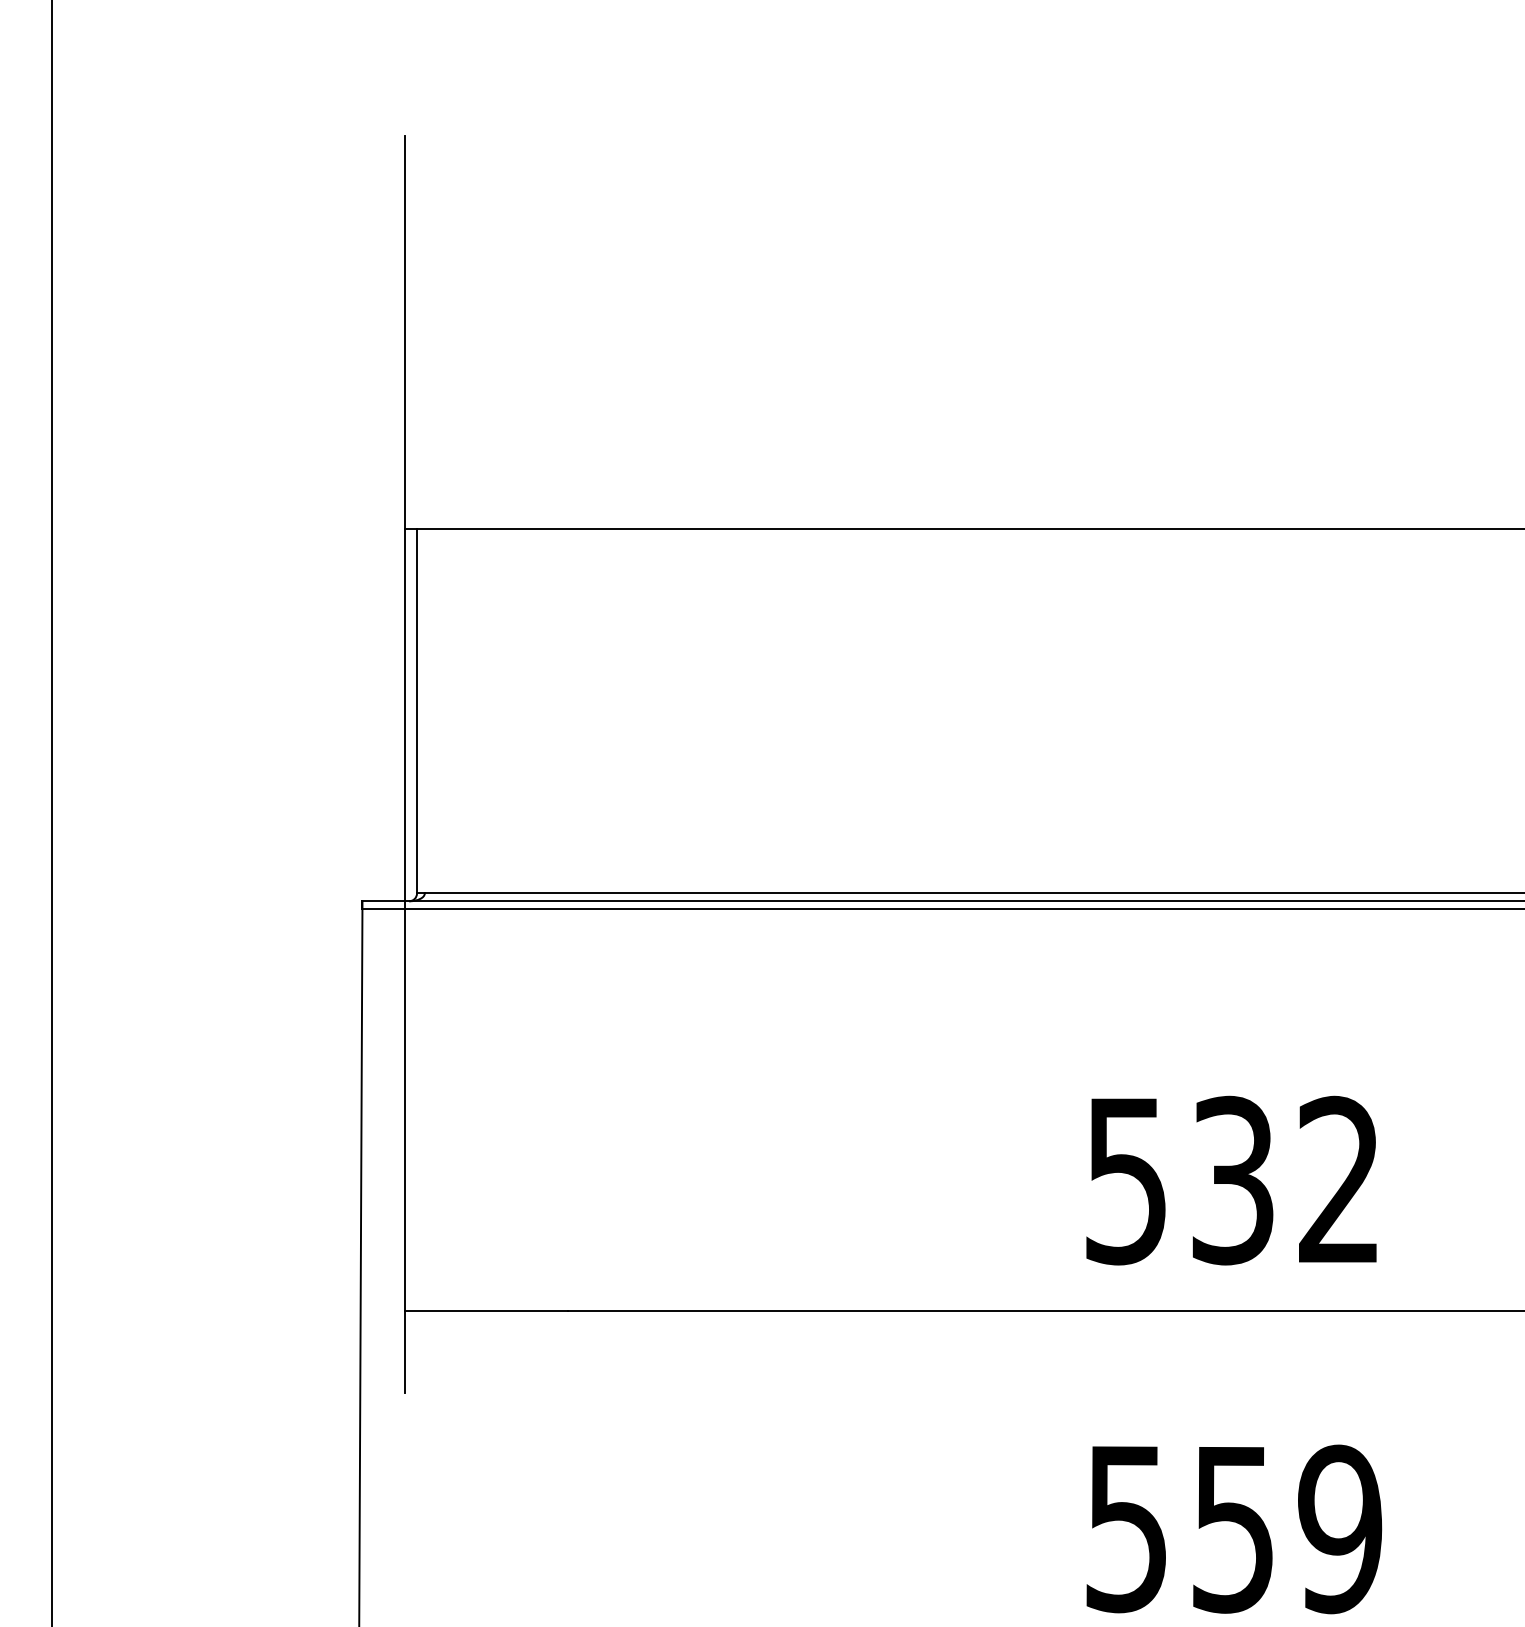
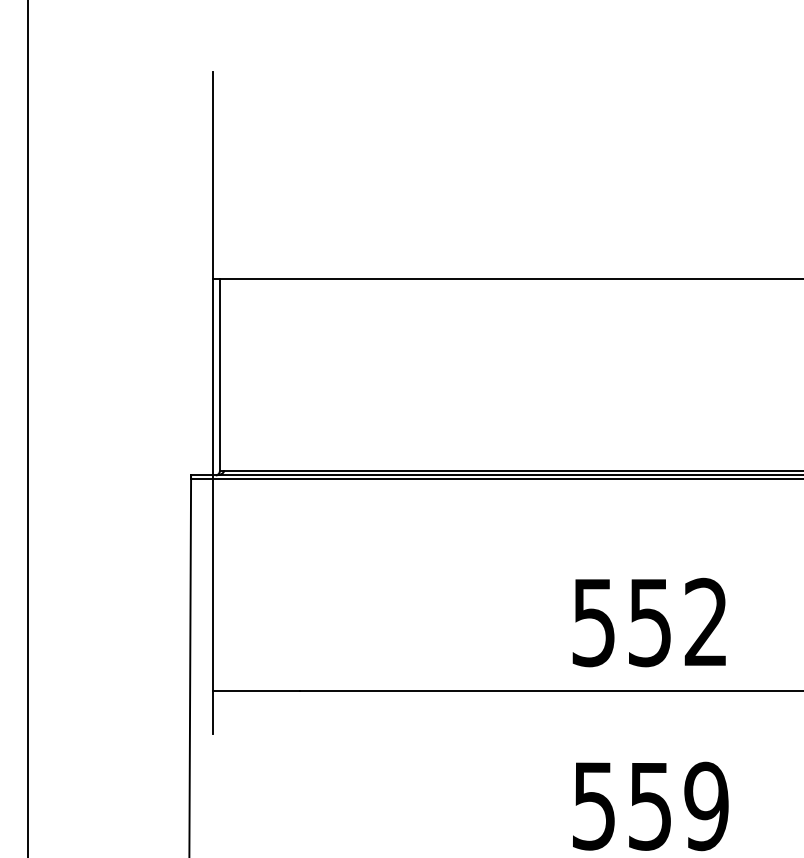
text: (1233, 1178) -> (650, 621), 532 -> 552

